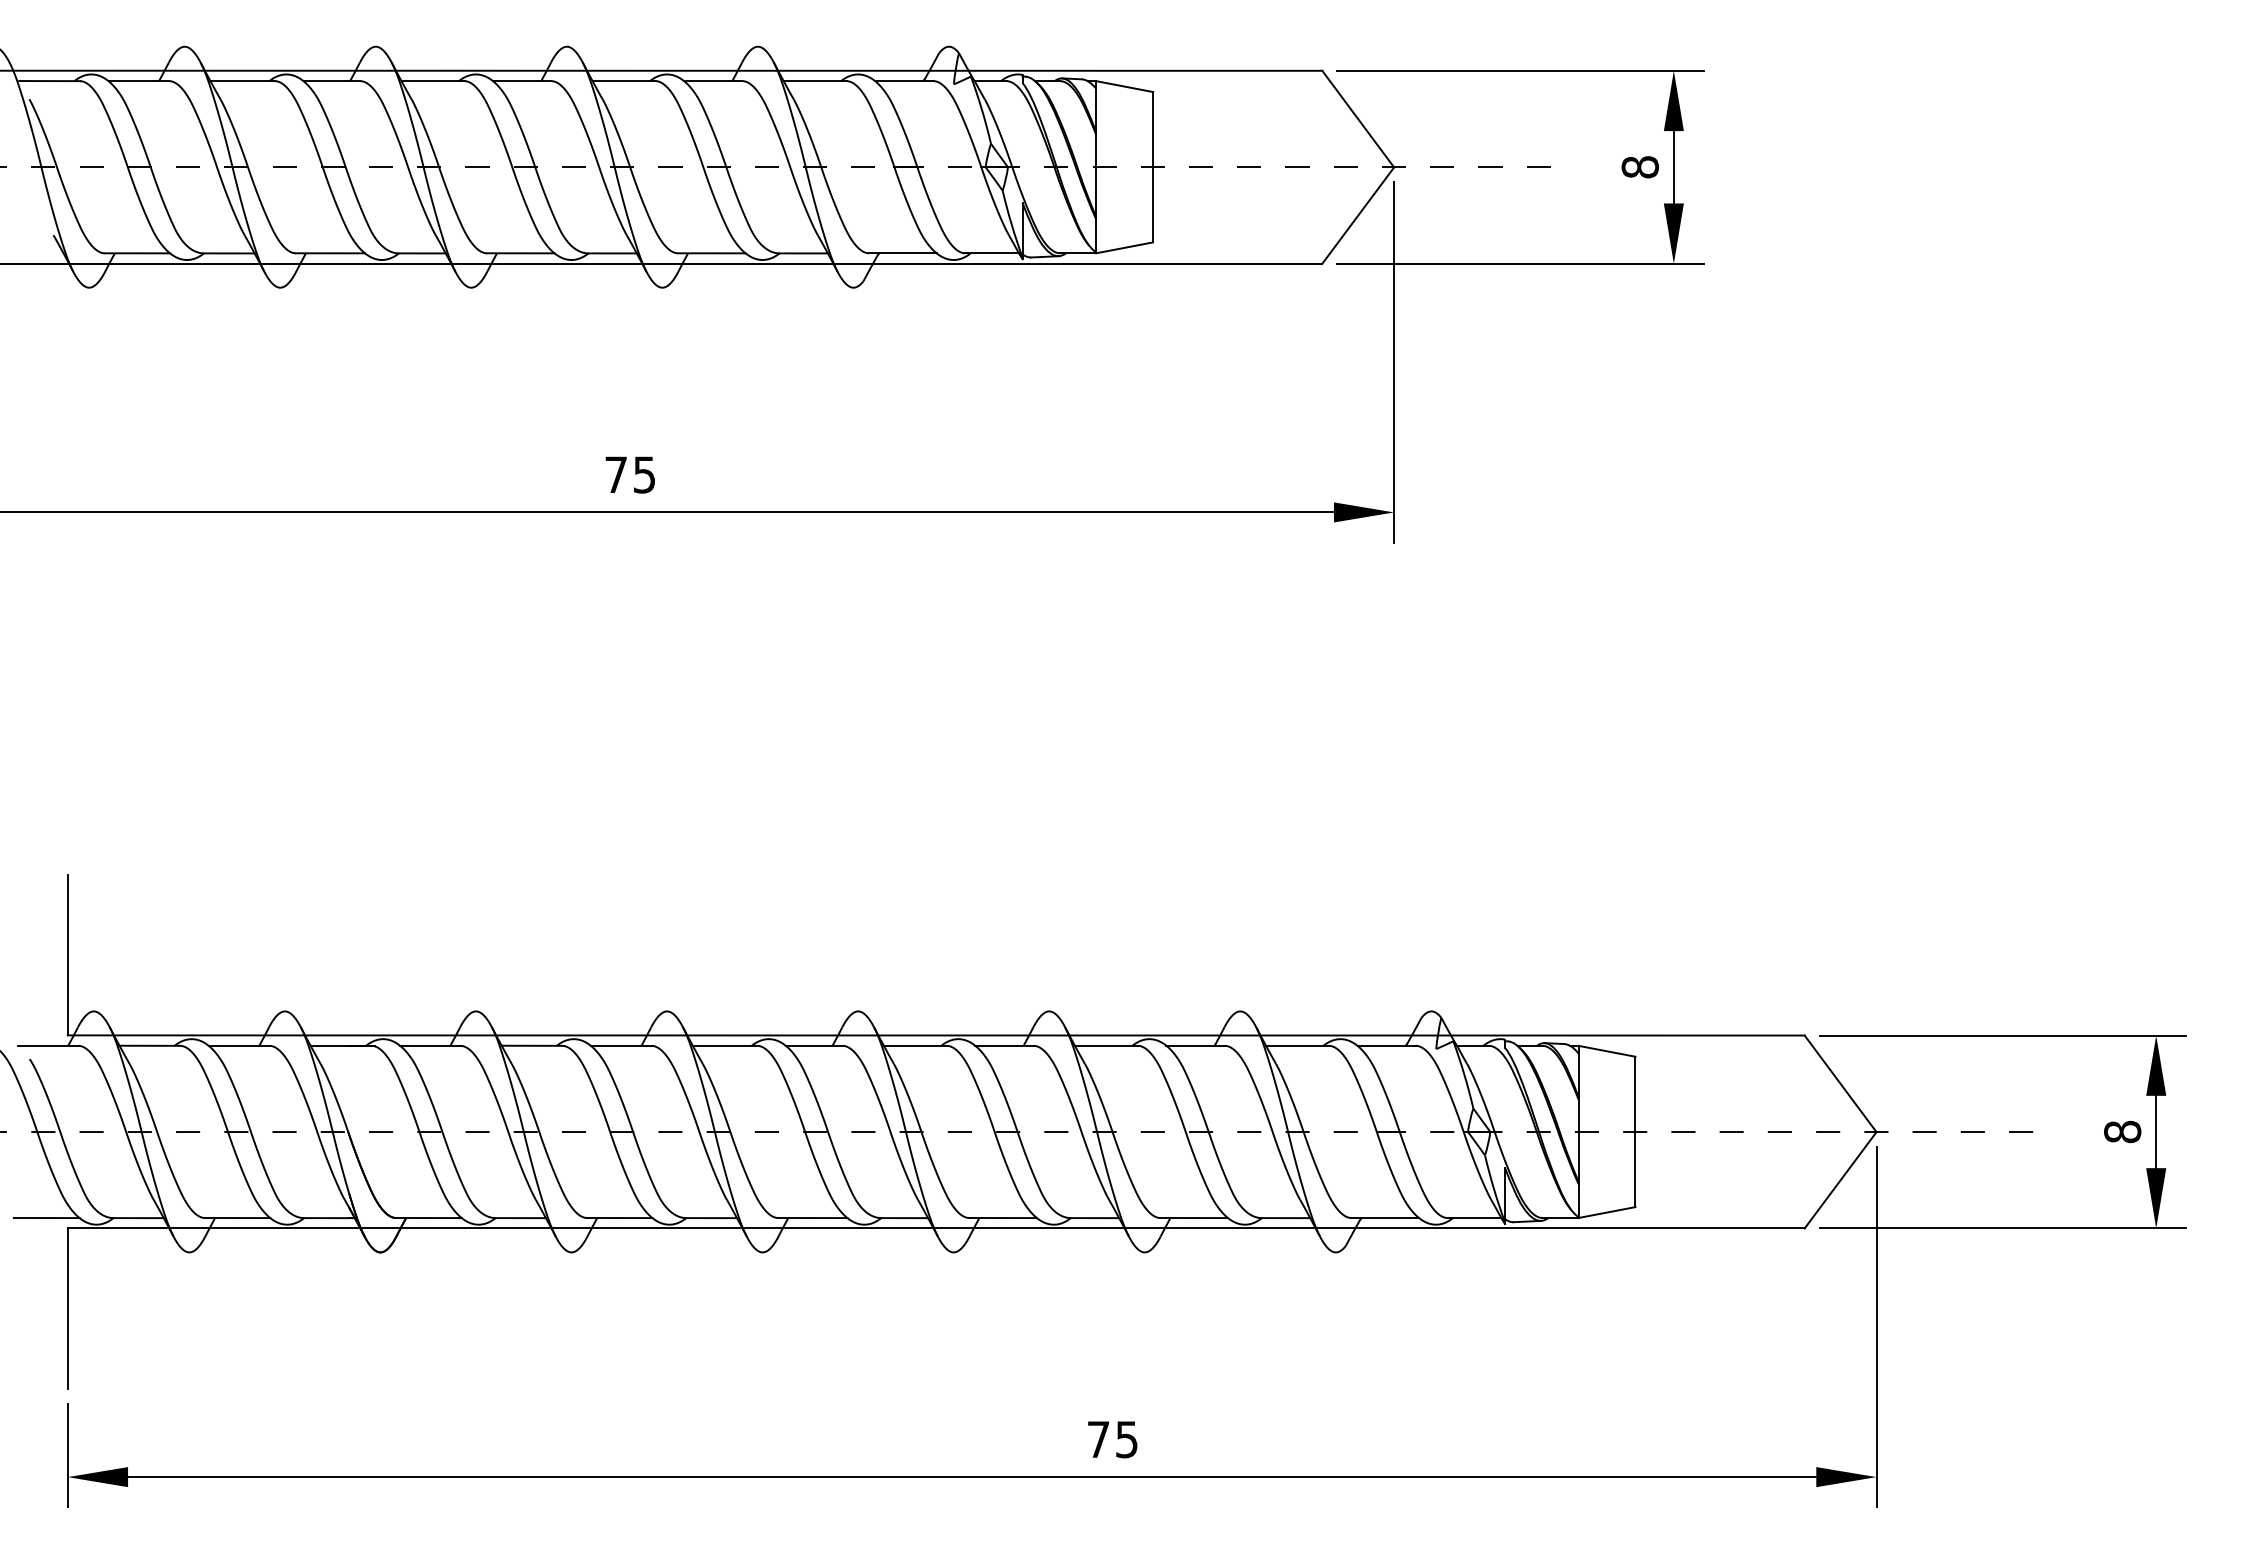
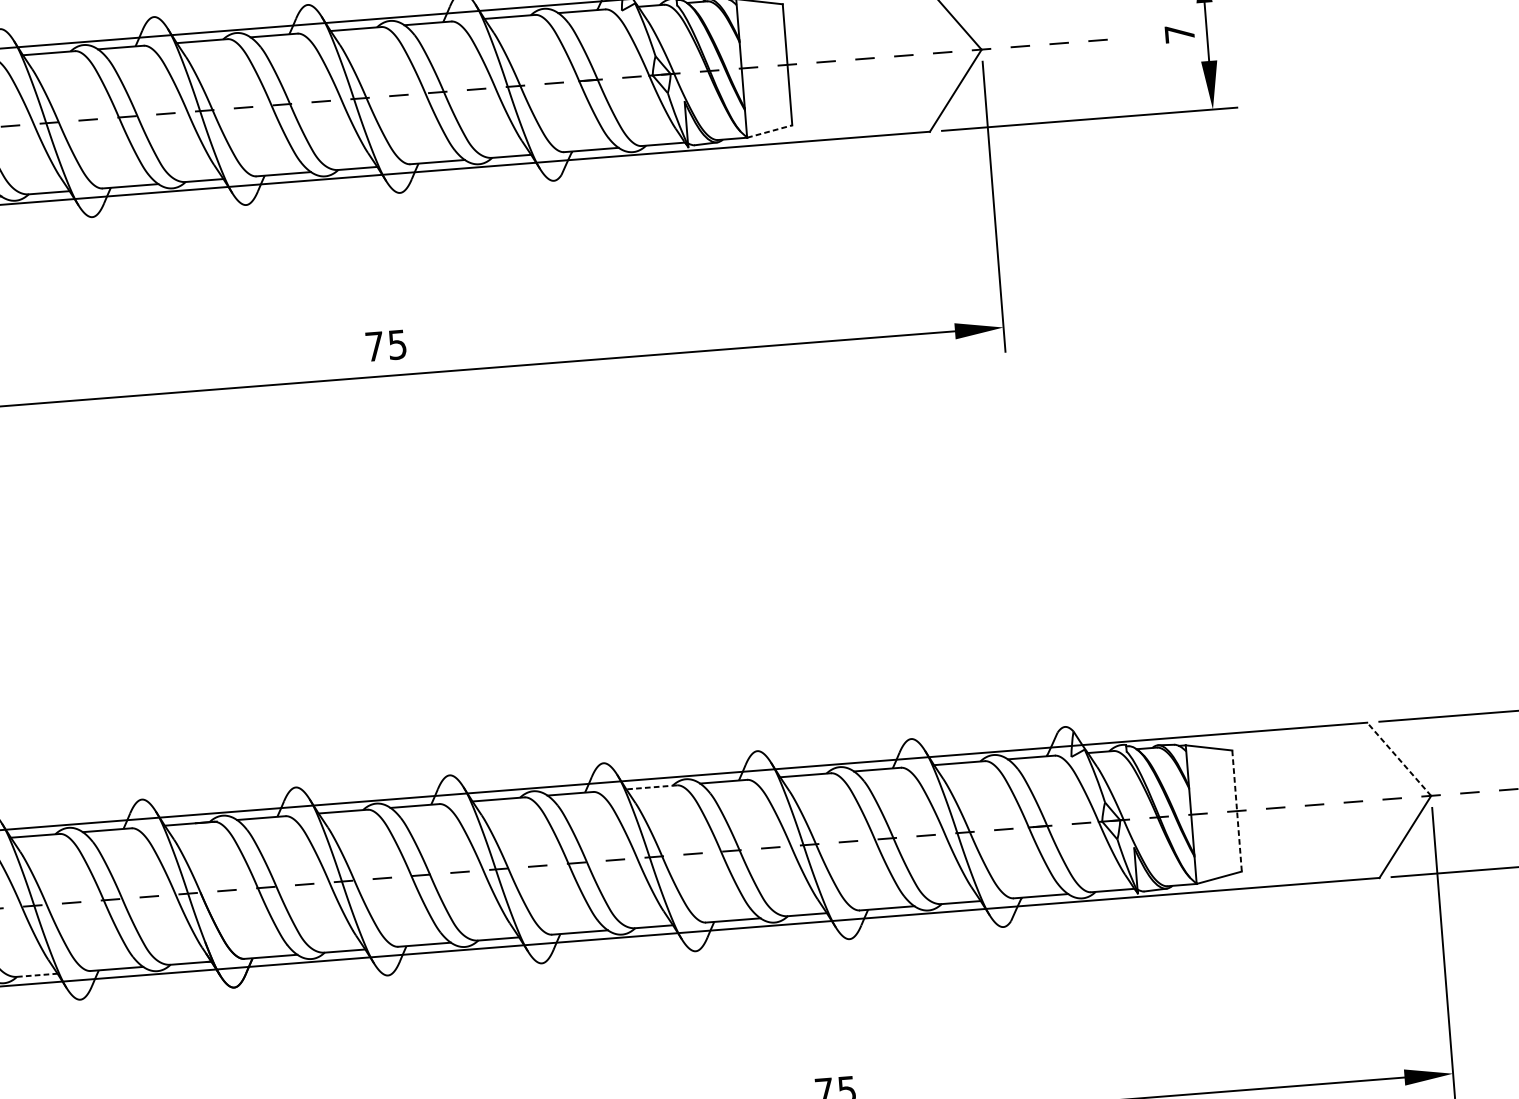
text: (1639, 167) -> (1179, 34), 8 -> 7
line: (1124, 247) -> (769, 131), solid -> dashed
line: (915, 1045) -> (651, 787), solid -> dashed
line: (1840, 1083) -> (1399, 759), solid -> dashed
line: (1635, 1132) -> (1237, 811), solid -> dashed
line: (139, 1218) -> (37, 975), solid -> dashed

